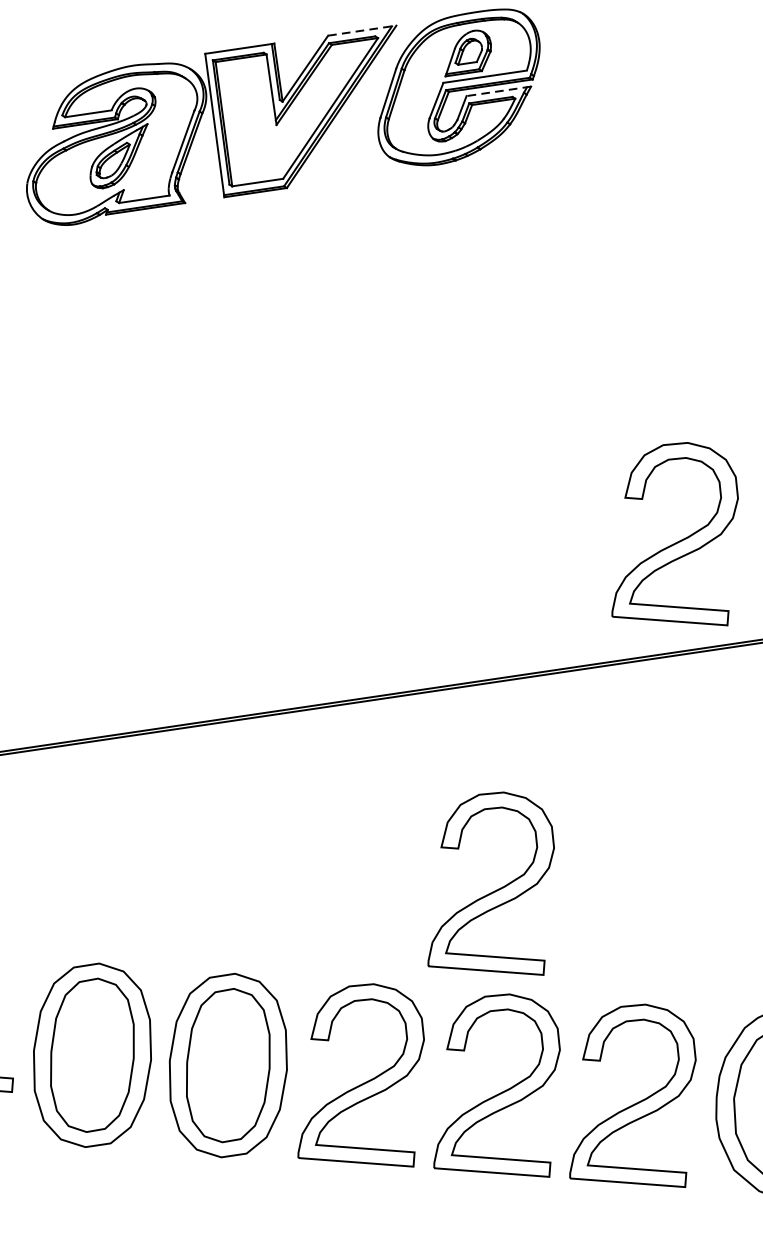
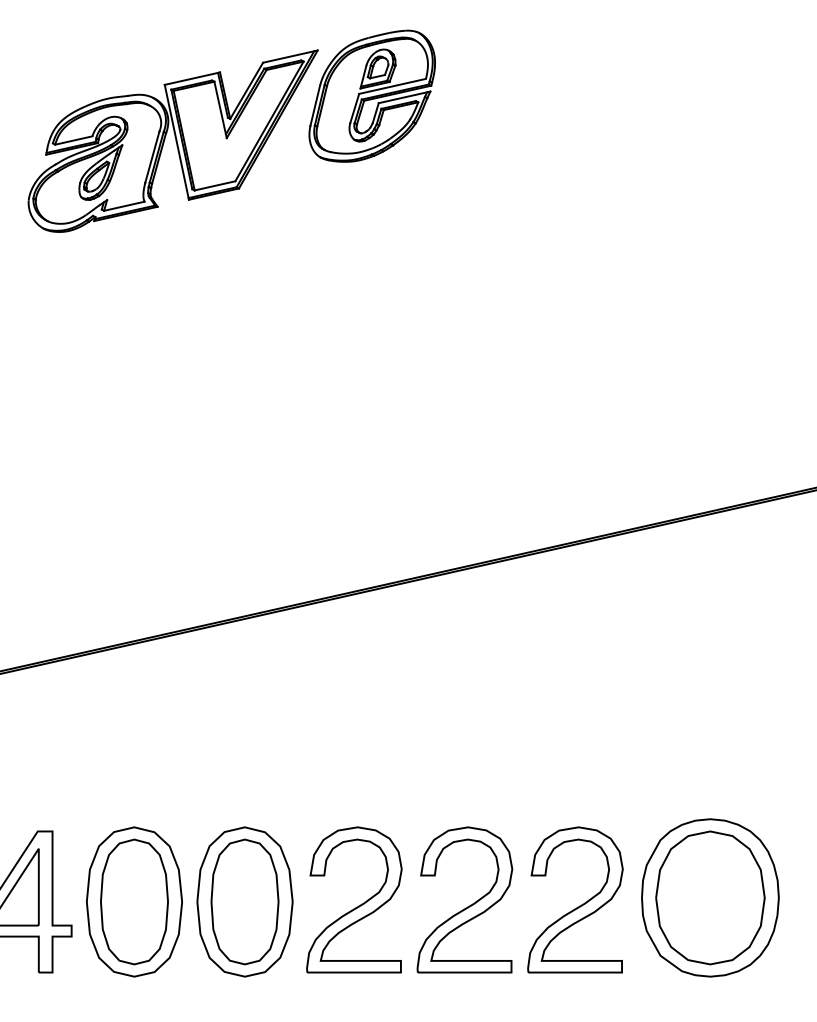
line: (362, 30) -> (290, 56), dashed -> solid
line: (498, 91) -> (404, 97), dashed -> solid
part: (681, 539) -> (579, 448), removed
part: (495, 889) -> (450, 743), removed

